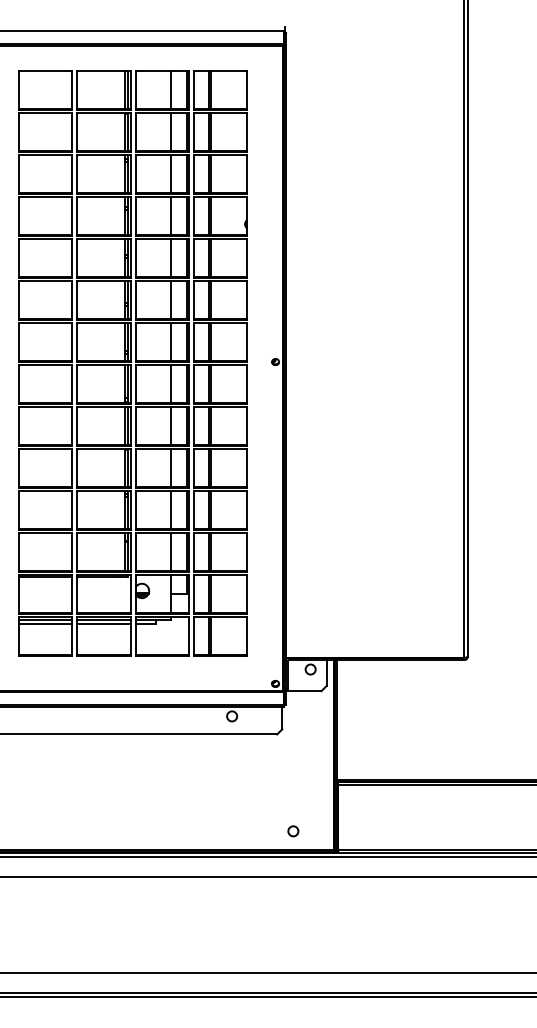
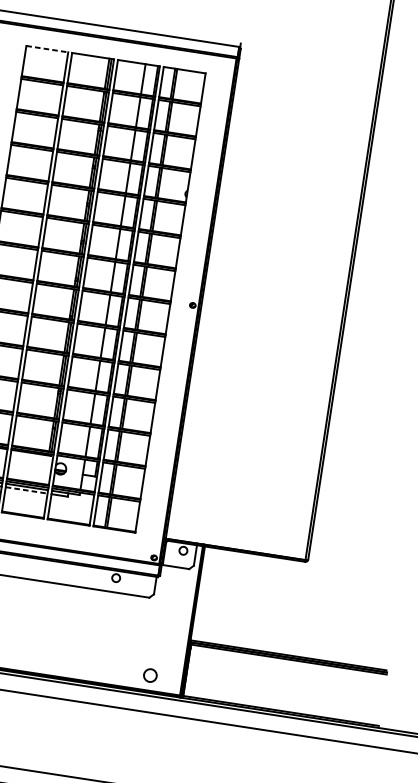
line: (45, 70) -> (47, 49), solid -> dashed
line: (103, 624) -> (26, 490), solid -> dashed
circle: (293, 831) -> (150, 675), size x1.6

